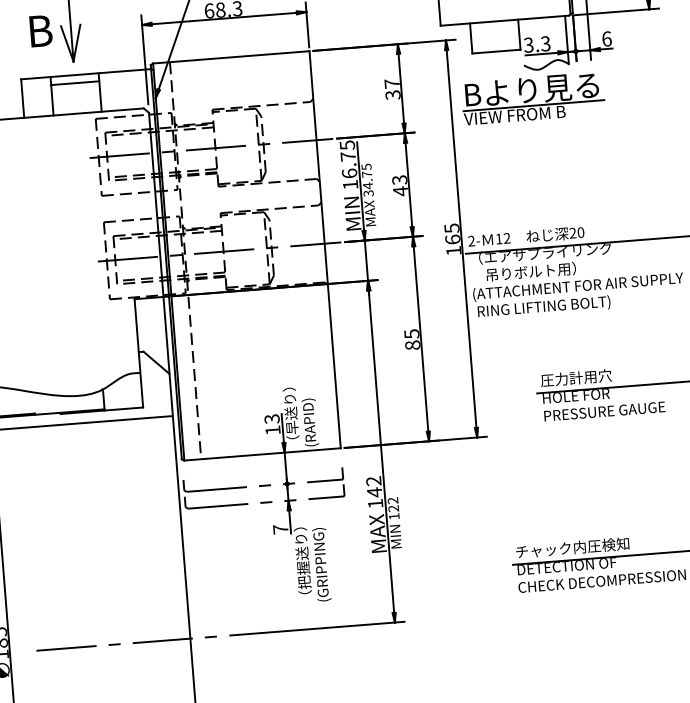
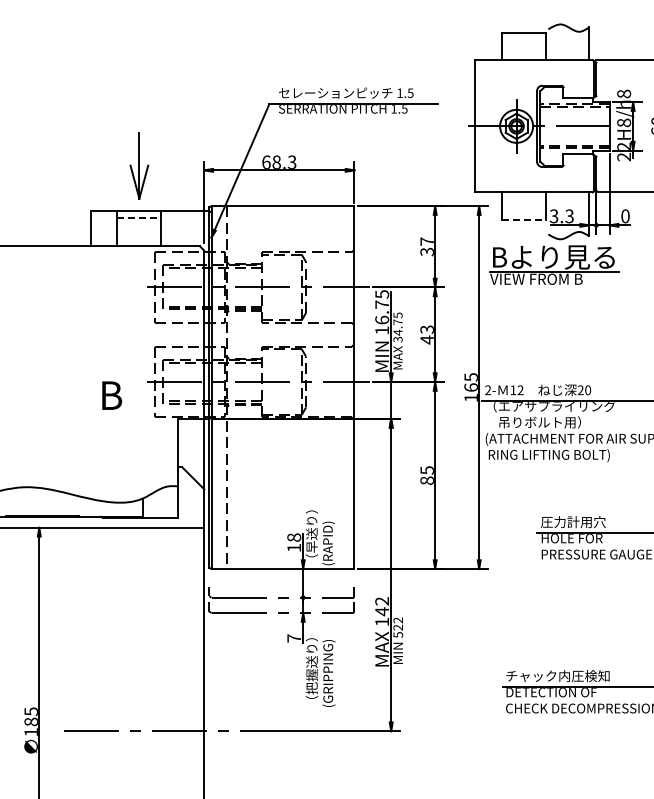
text: (41, 30) -> (112, 395), moved
text: (606, 39) -> (625, 216), 6 -> 0
line: (496, 51) -> (524, 219), solid -> dashed
line: (75, 83) -> (139, 218), solid -> dashed
text: (272, 418) -> (294, 537), 13 -> 18
text: (394, 516) -> (398, 634), 122 -> 522

